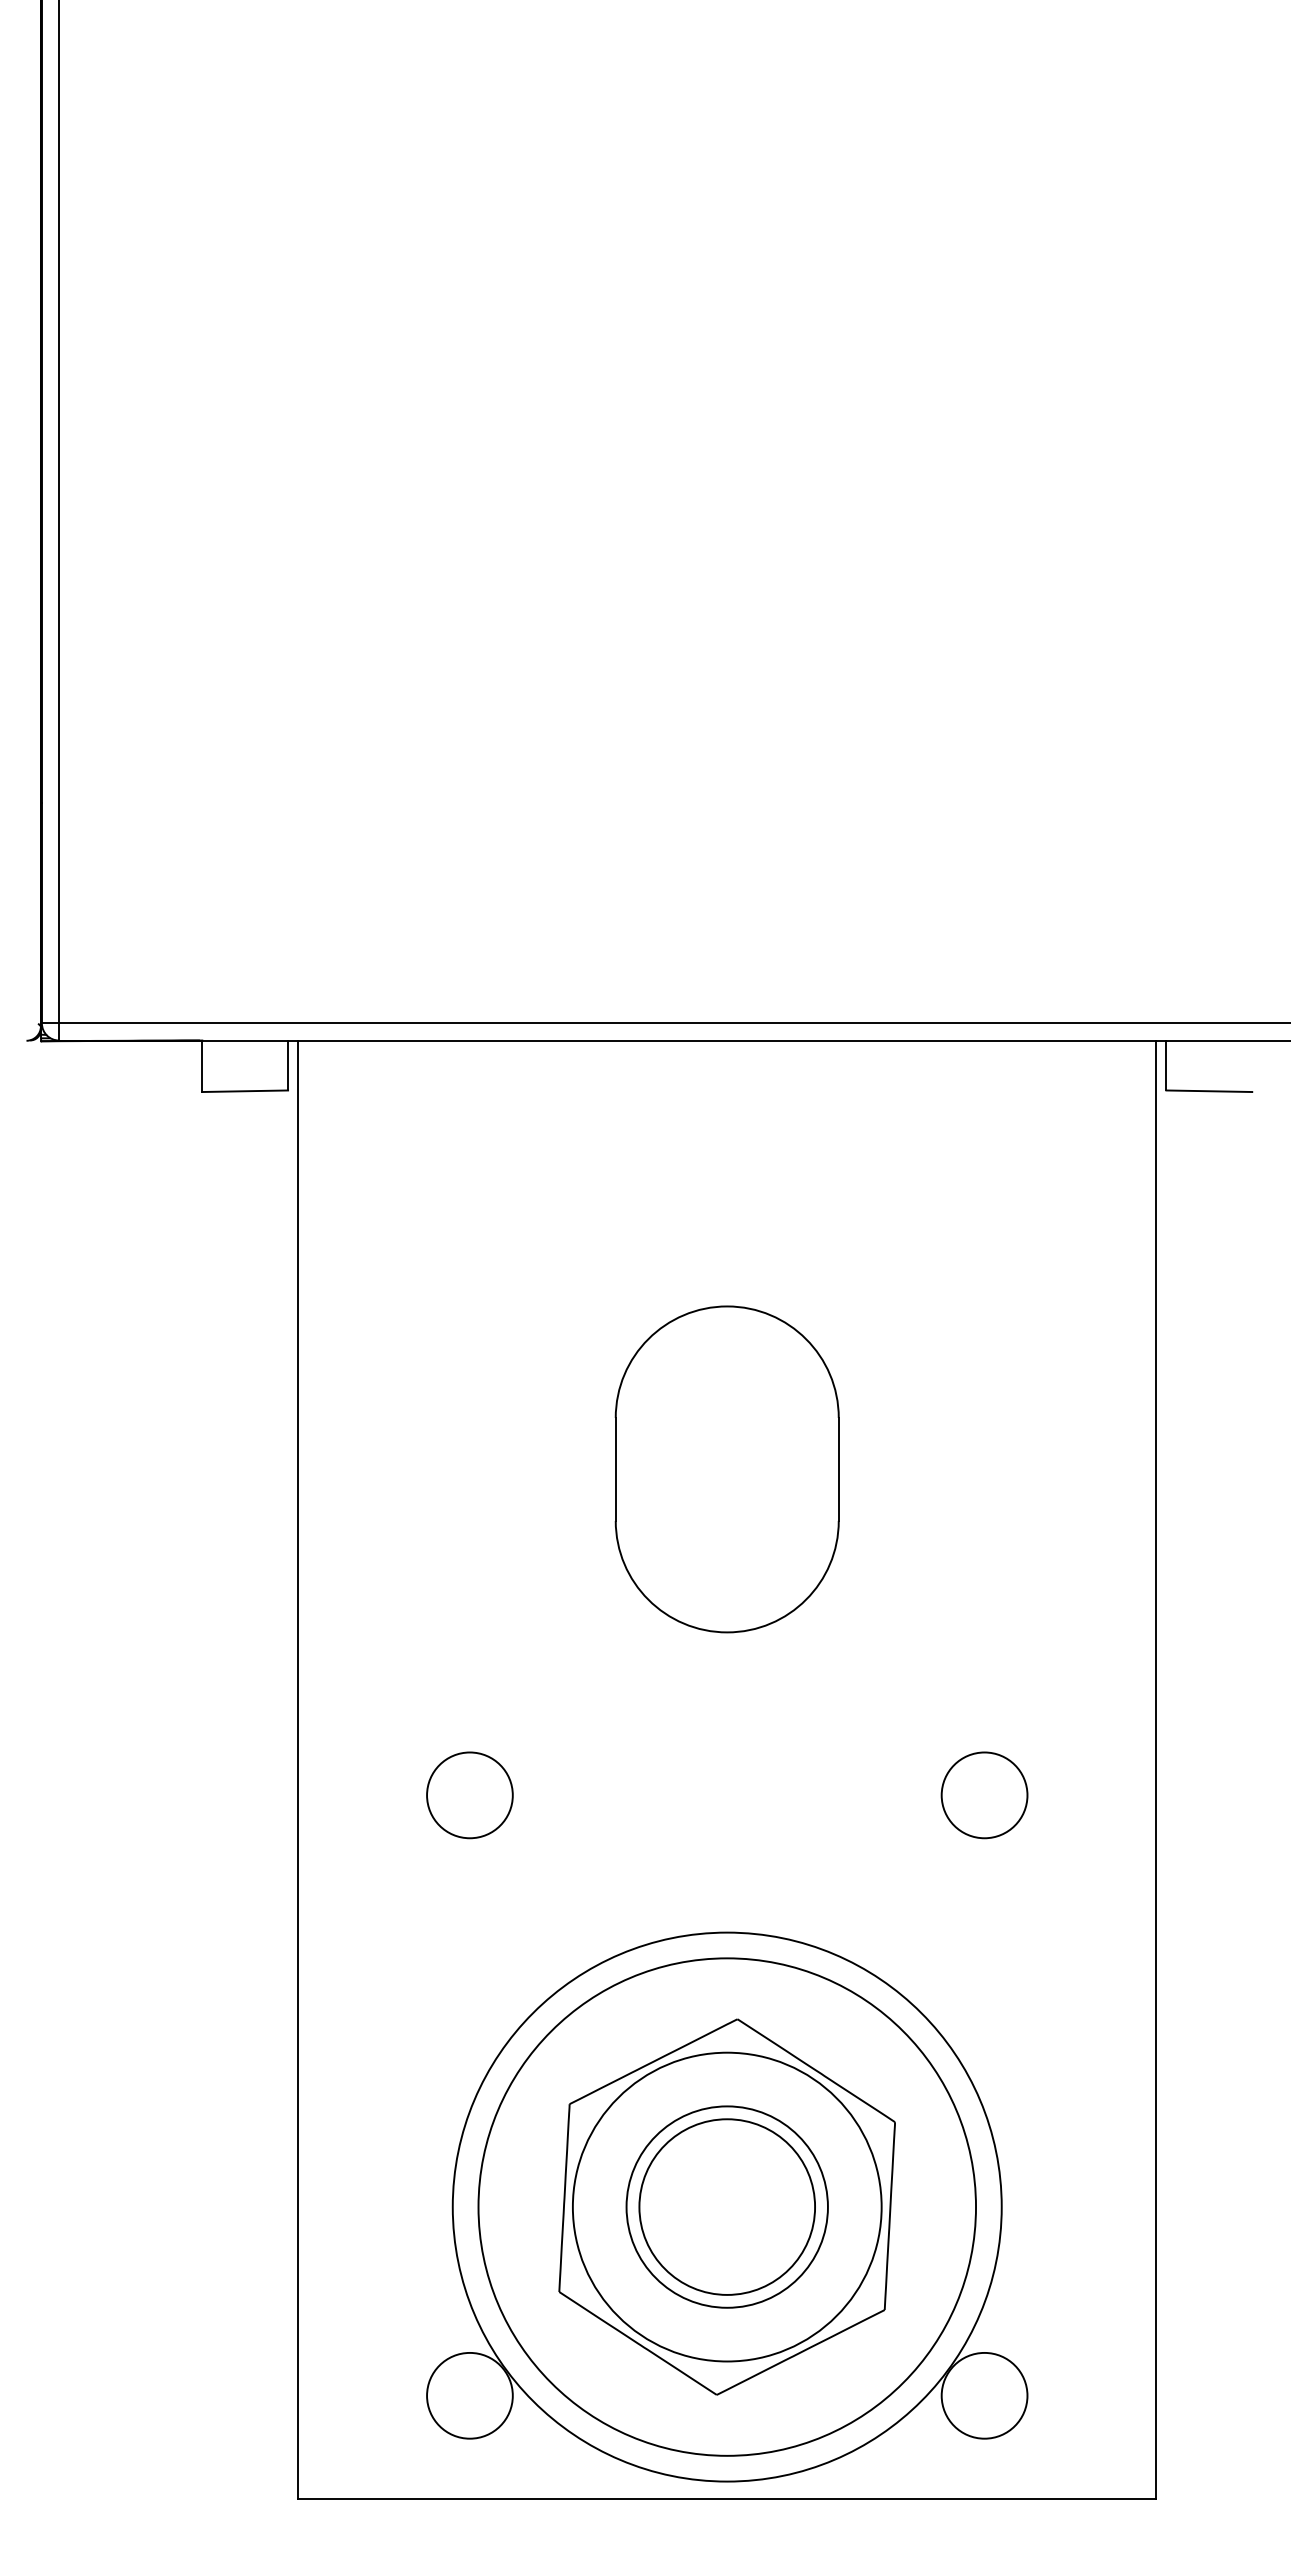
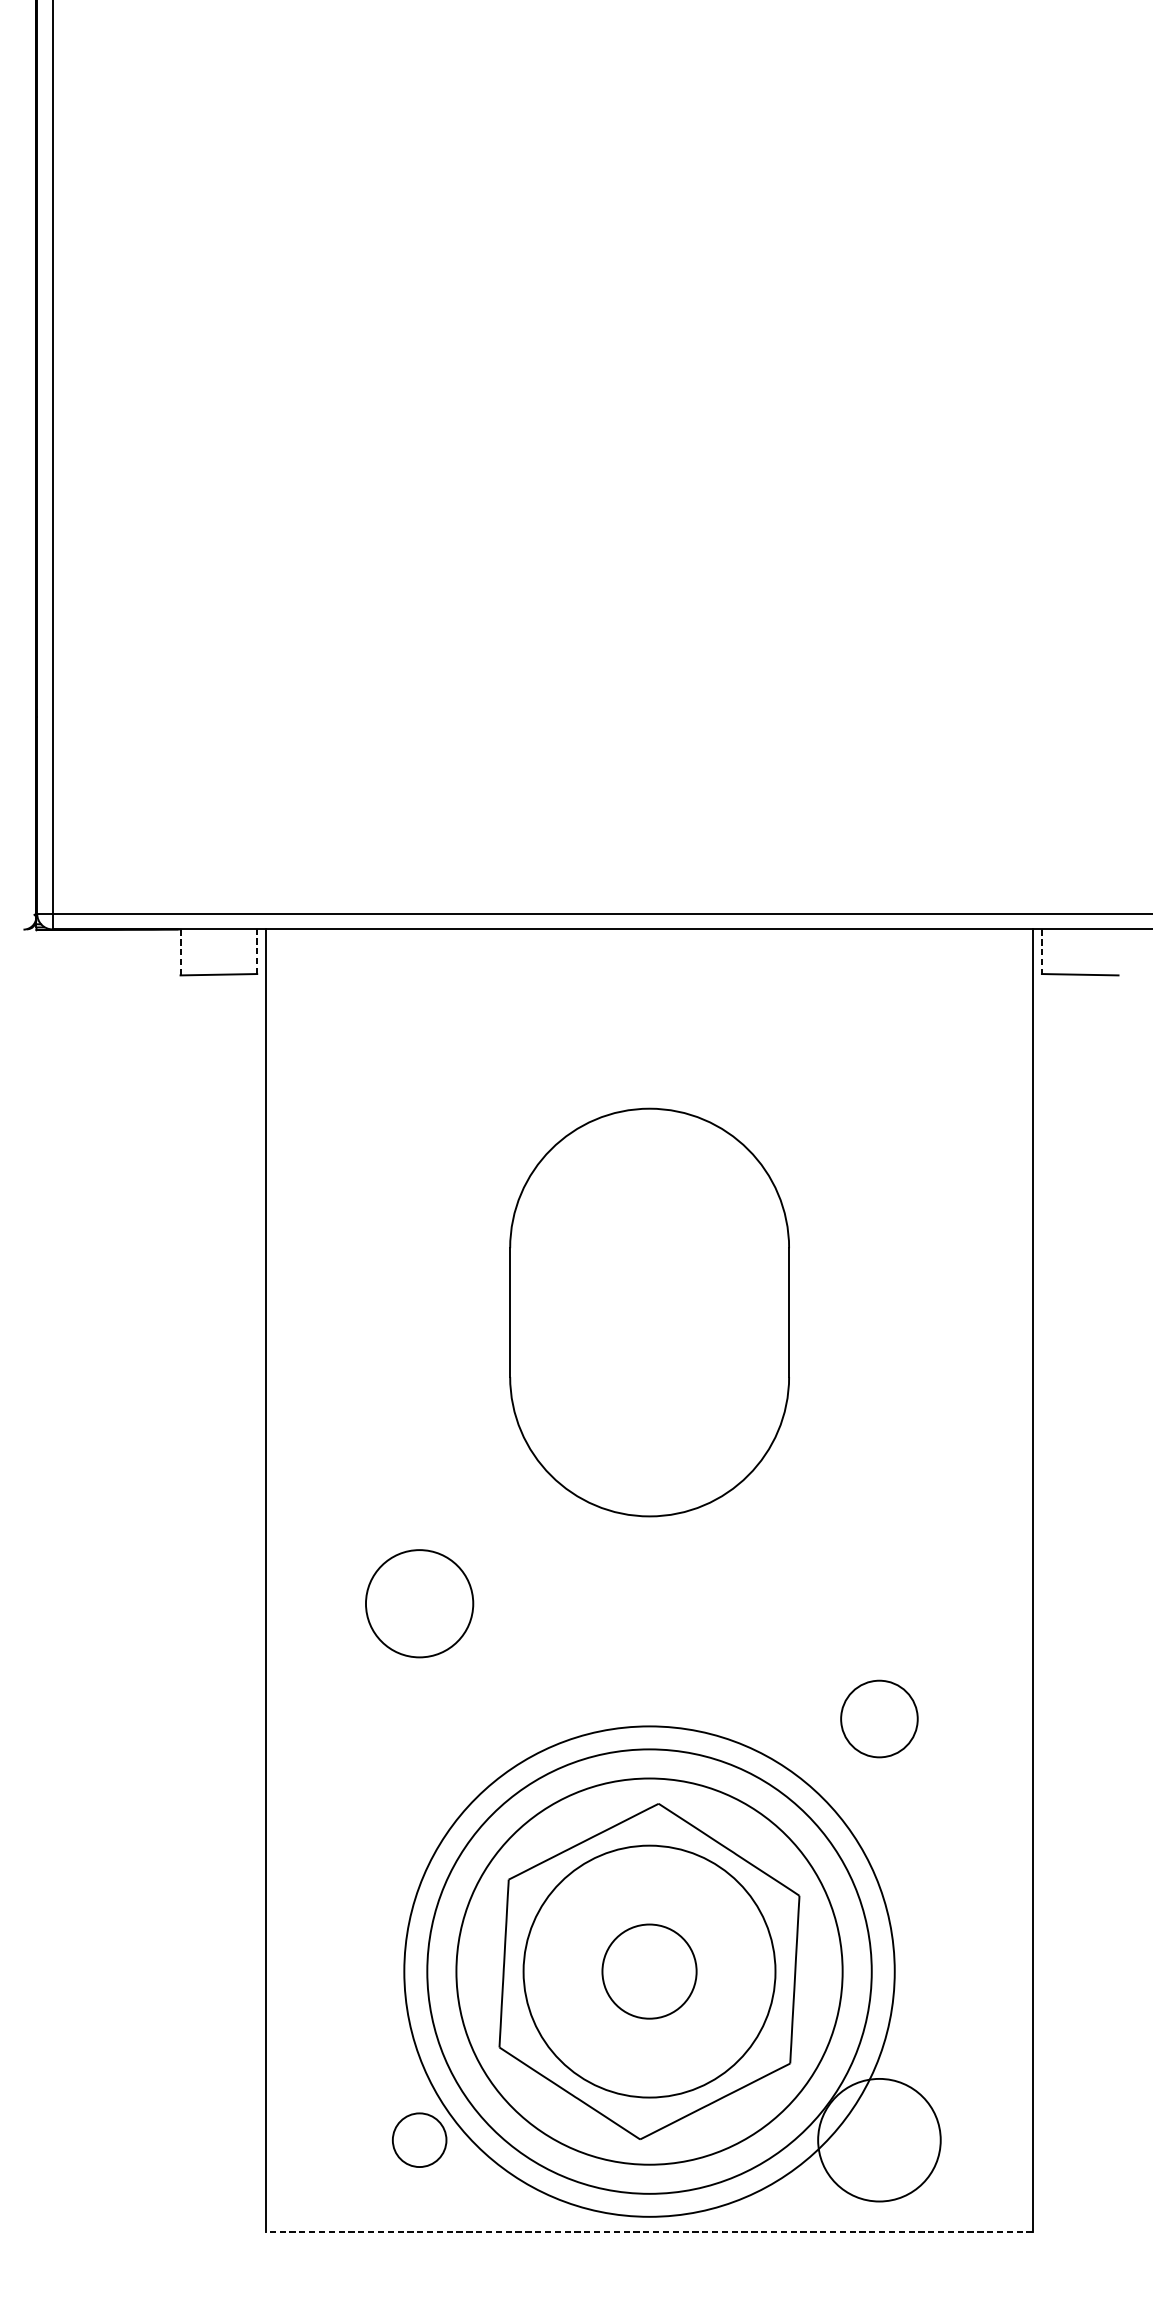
line: (288, 1065) -> (257, 951), solid -> dashed
line: (1166, 1065) -> (1041, 951), solid -> dashed
line: (202, 1066) -> (180, 952), solid -> dashed
part: (726, 1469) -> (648, 1312), size x1.4
circle: (469, 1795) -> (419, 1603), size x1.4
circle: (984, 1795) -> (879, 1719), moved
circle: (726, 2206) -> (648, 1971), size x1.4
circle: (726, 2206) -> (648, 1971), size x1.4
circle: (727, 2206) -> (649, 1971), size x0.6
circle: (469, 2395) -> (419, 2139), size x0.7
circle: (984, 2395) -> (879, 2139), size x1.6
line: (727, 2498) -> (649, 2231), solid -> dashed

